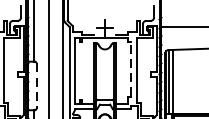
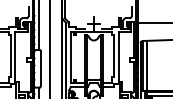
line: (130, 68) -> (113, 55), dashed -> solid
line: (36, 85) -> (40, 68), dashed -> solid

